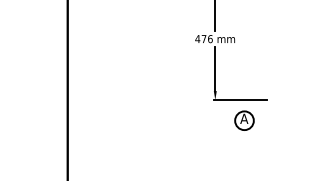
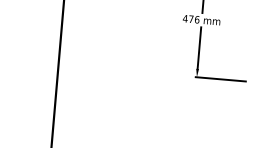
part: (244, 120) -> (222, 98), removed

